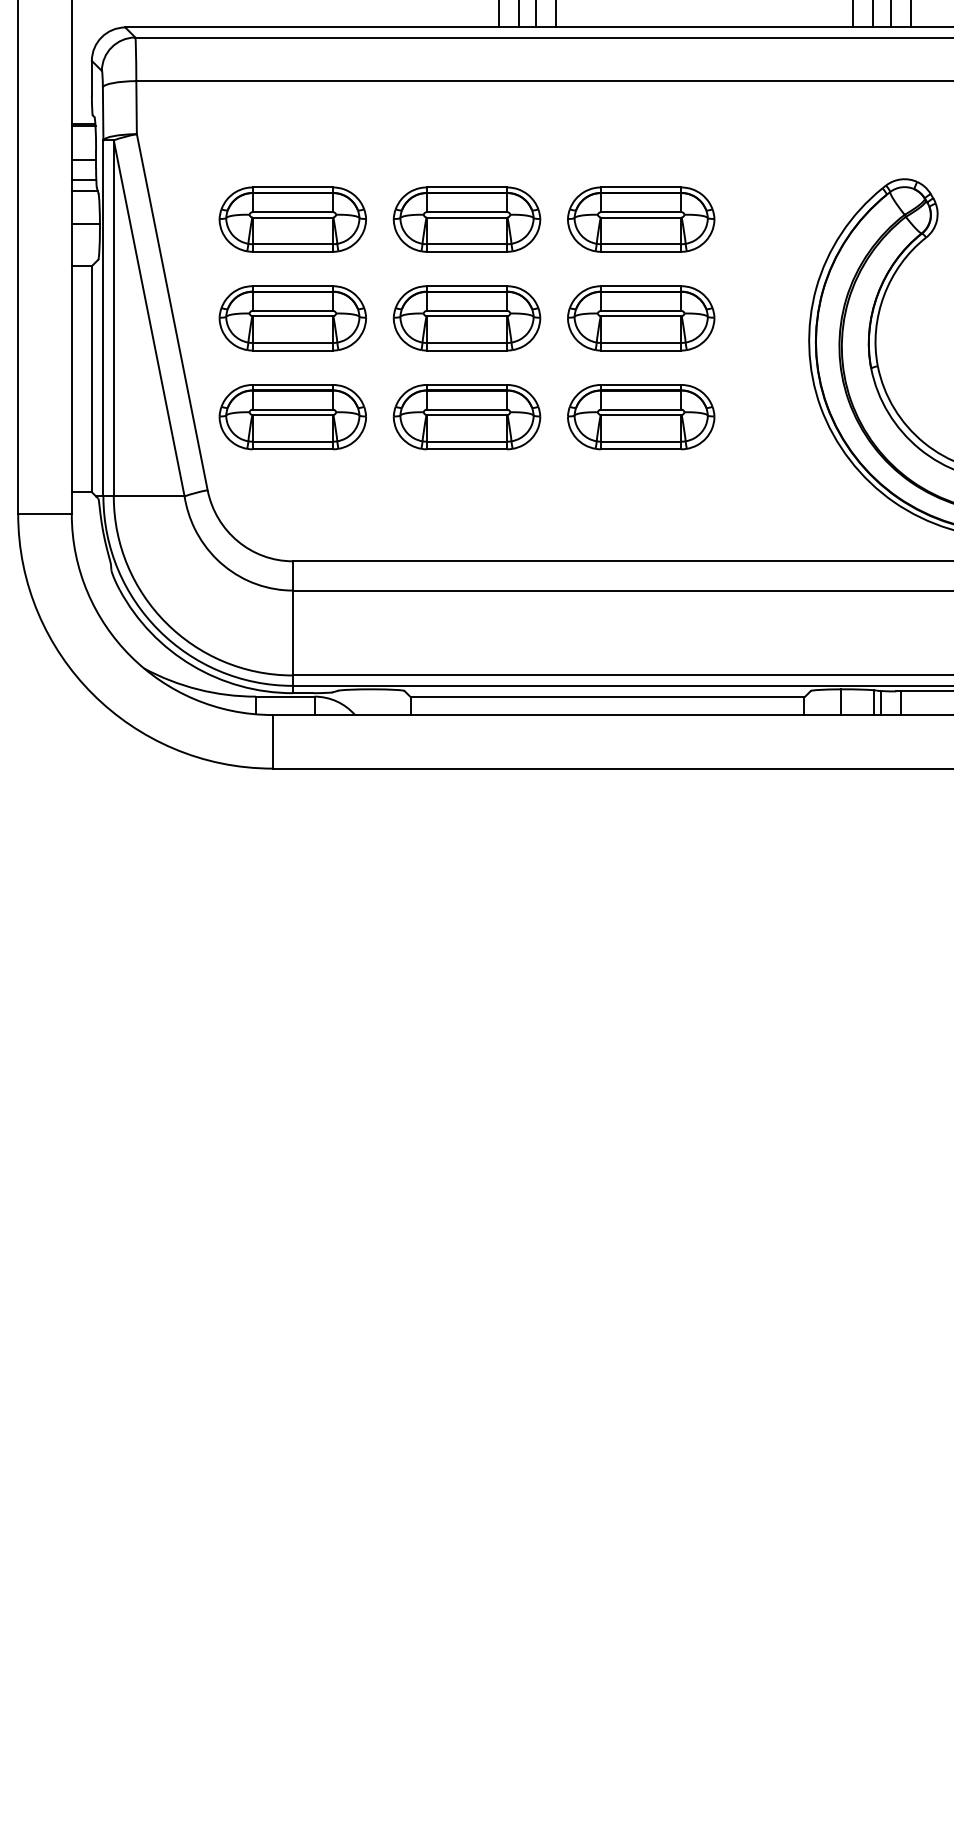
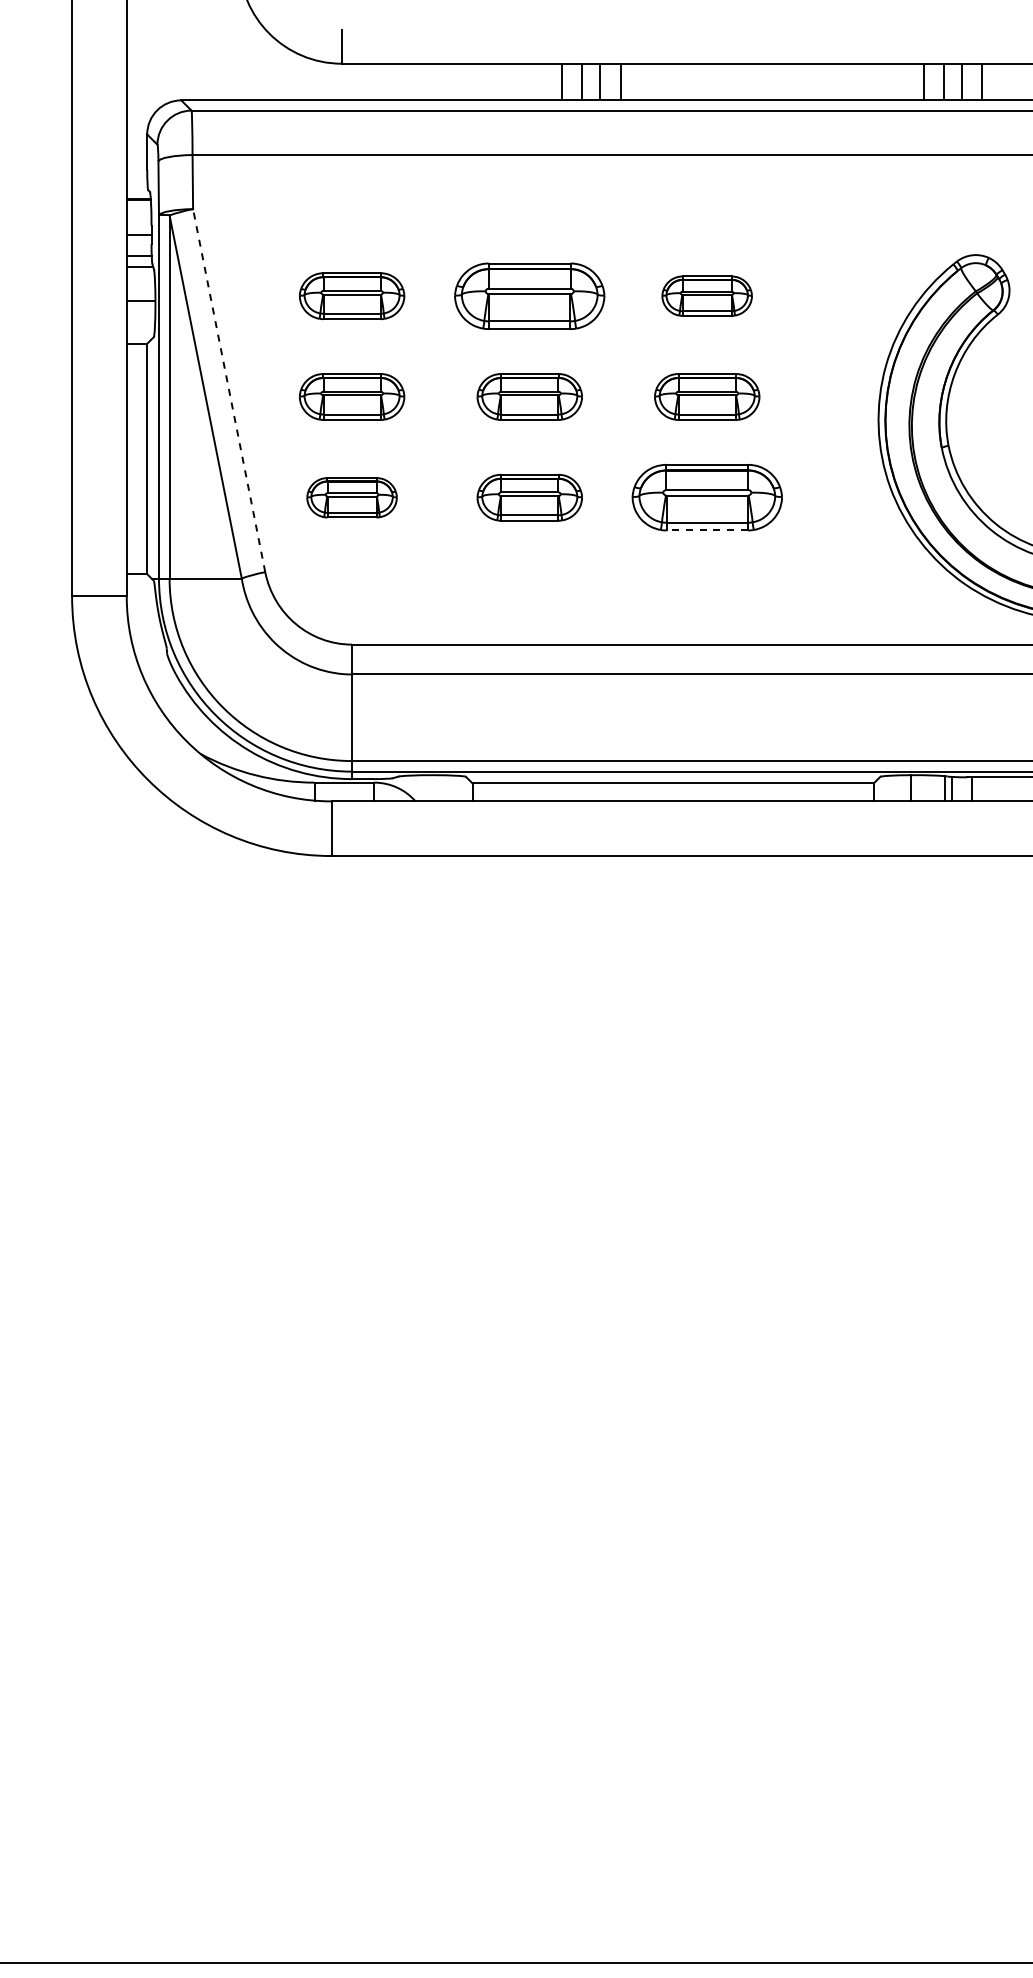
part: (292, 218) -> (351, 295), size x0.7
part: (640, 218) -> (706, 295), size x0.6
line: (172, 312) -> (229, 390), solid -> dashed
part: (292, 317) -> (351, 396), size x0.7
part: (466, 317) -> (529, 396), size x0.7
part: (640, 317) -> (706, 396), size x0.7
part: (292, 416) -> (351, 497), size x0.6
part: (466, 416) -> (529, 497), size x0.7
line: (641, 449) -> (707, 530), solid -> dashed

